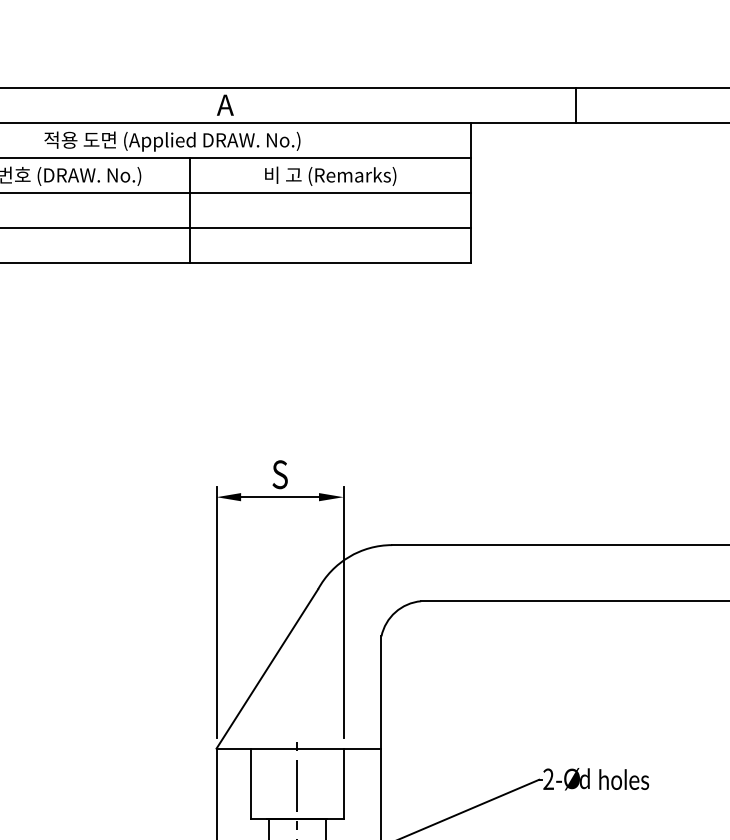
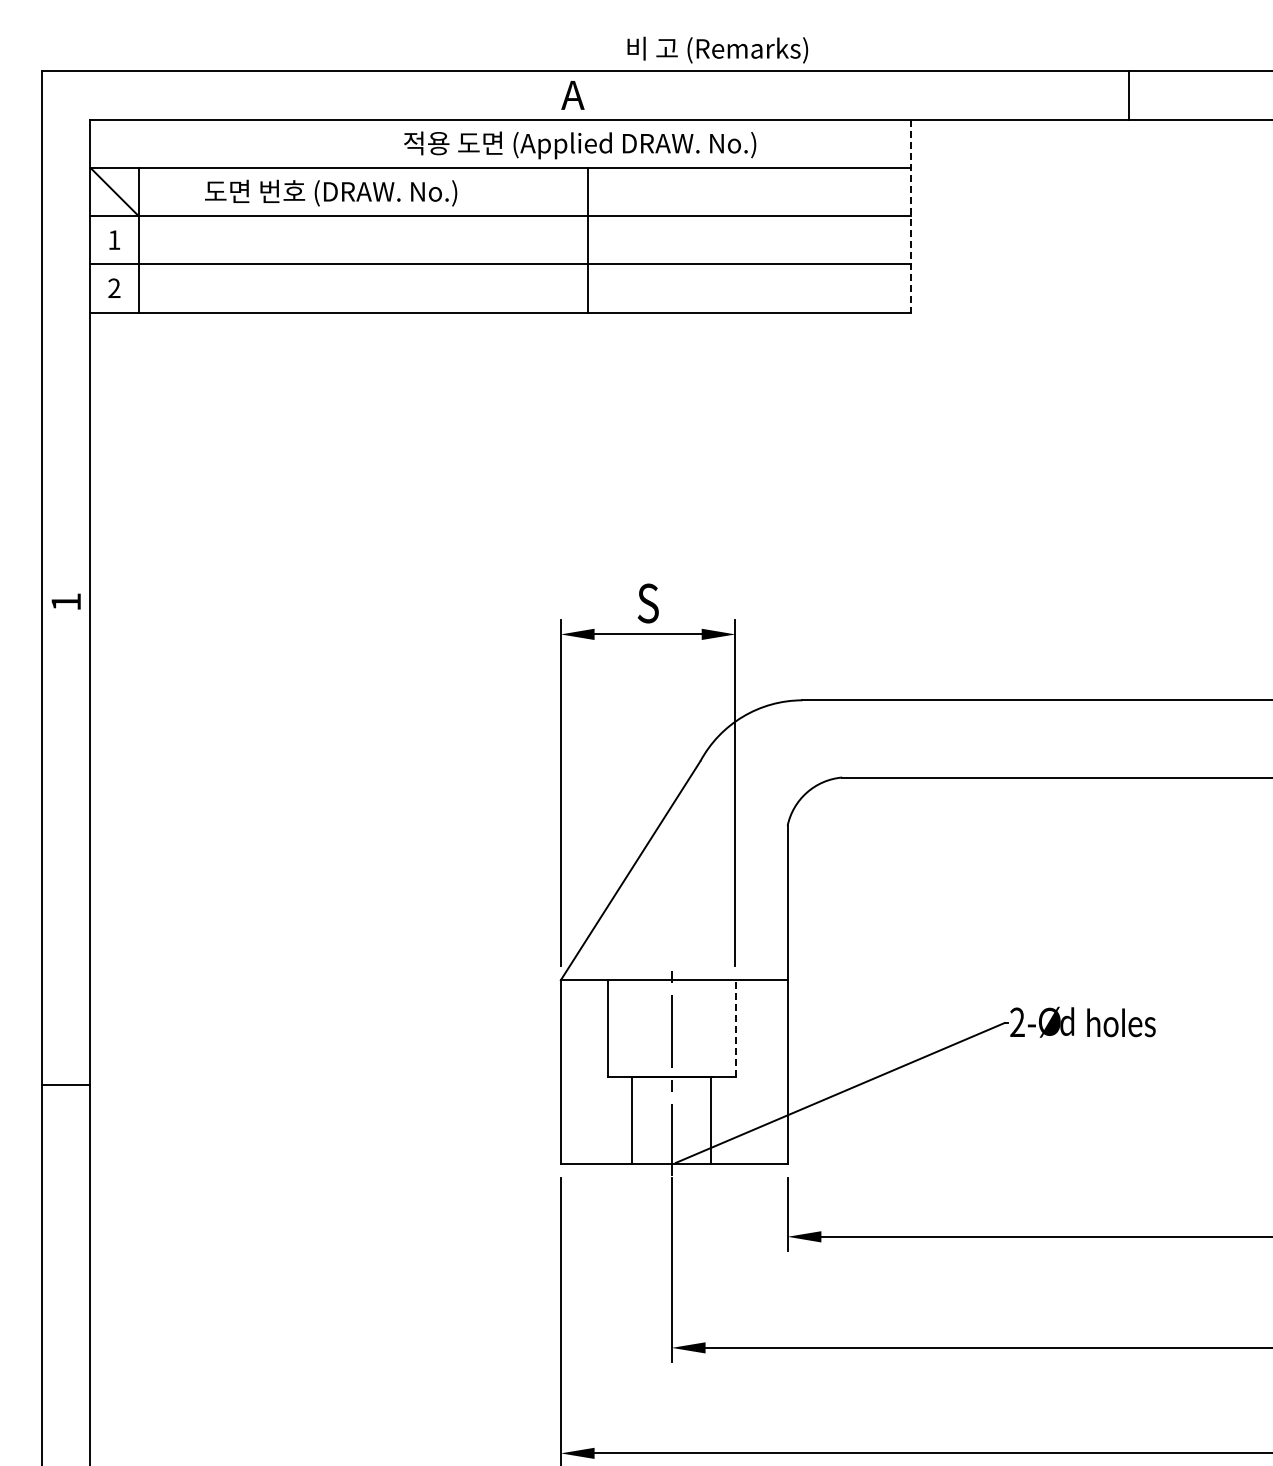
line: (576, 105) -> (1128, 95), moved
text: (172, 141) -> (580, 145), moved
text: (330, 175) -> (717, 49), moved
line: (470, 193) -> (910, 216), solid -> dashed
line: (190, 210) -> (587, 239), moved
line: (343, 782) -> (735, 1027), solid -> dashed

